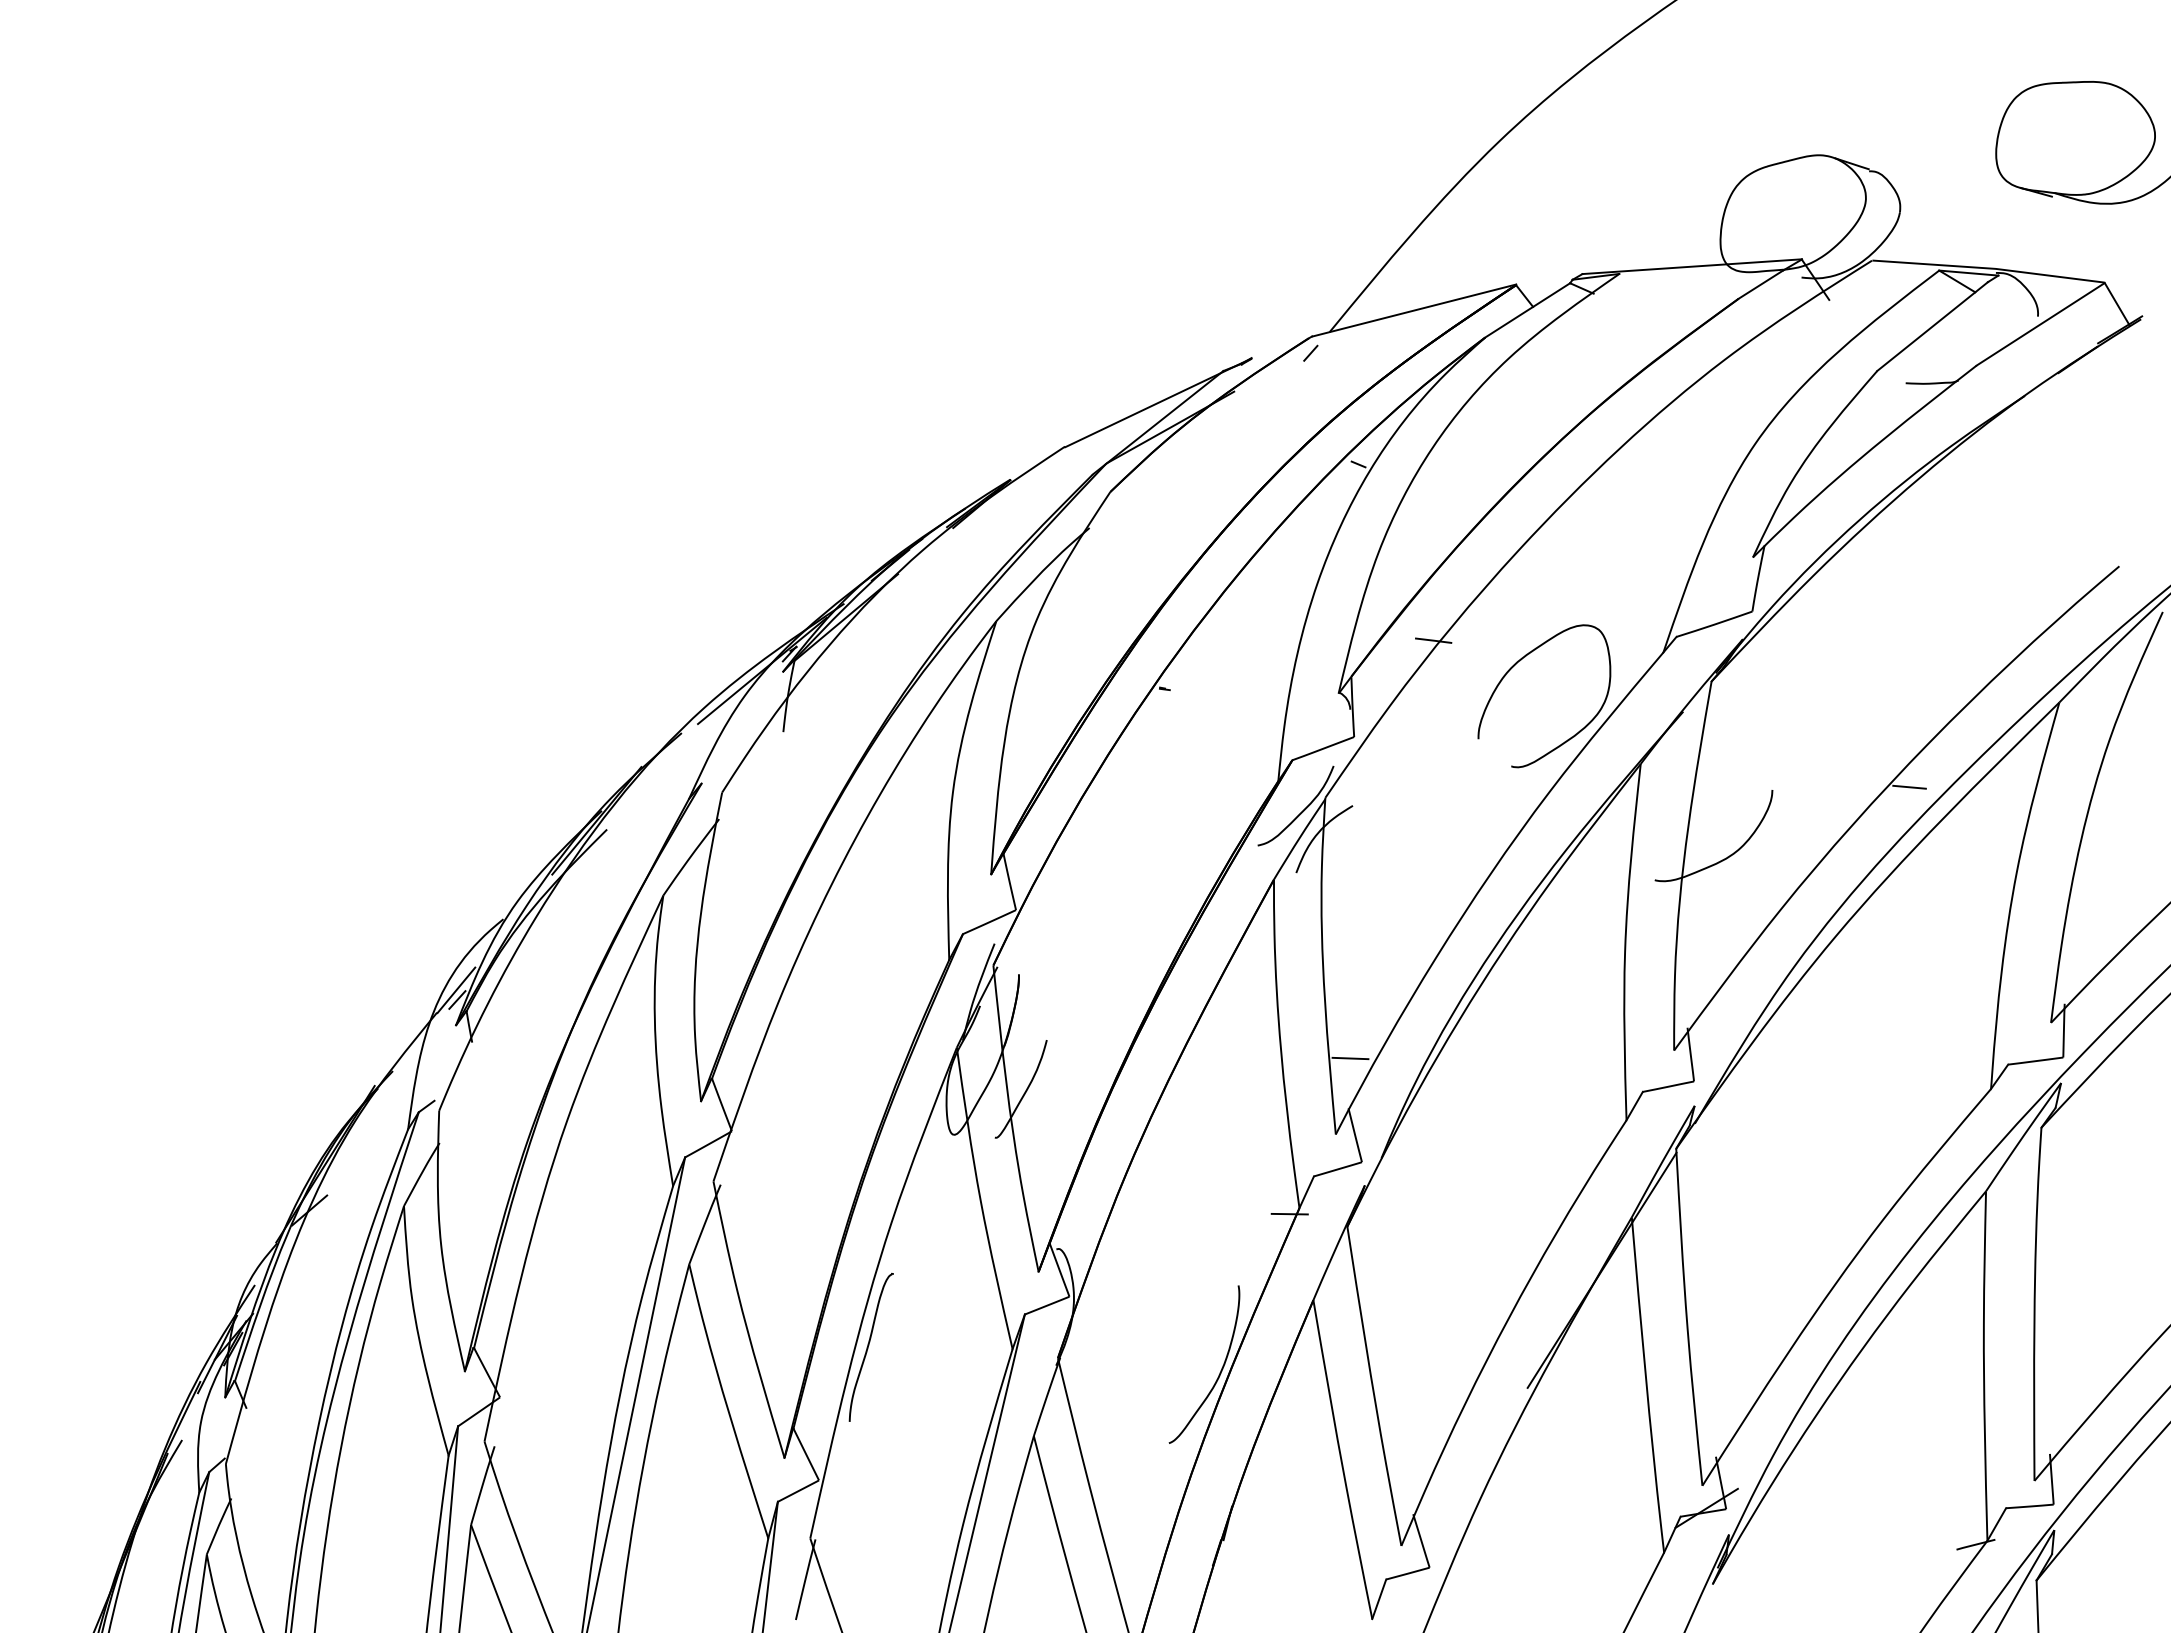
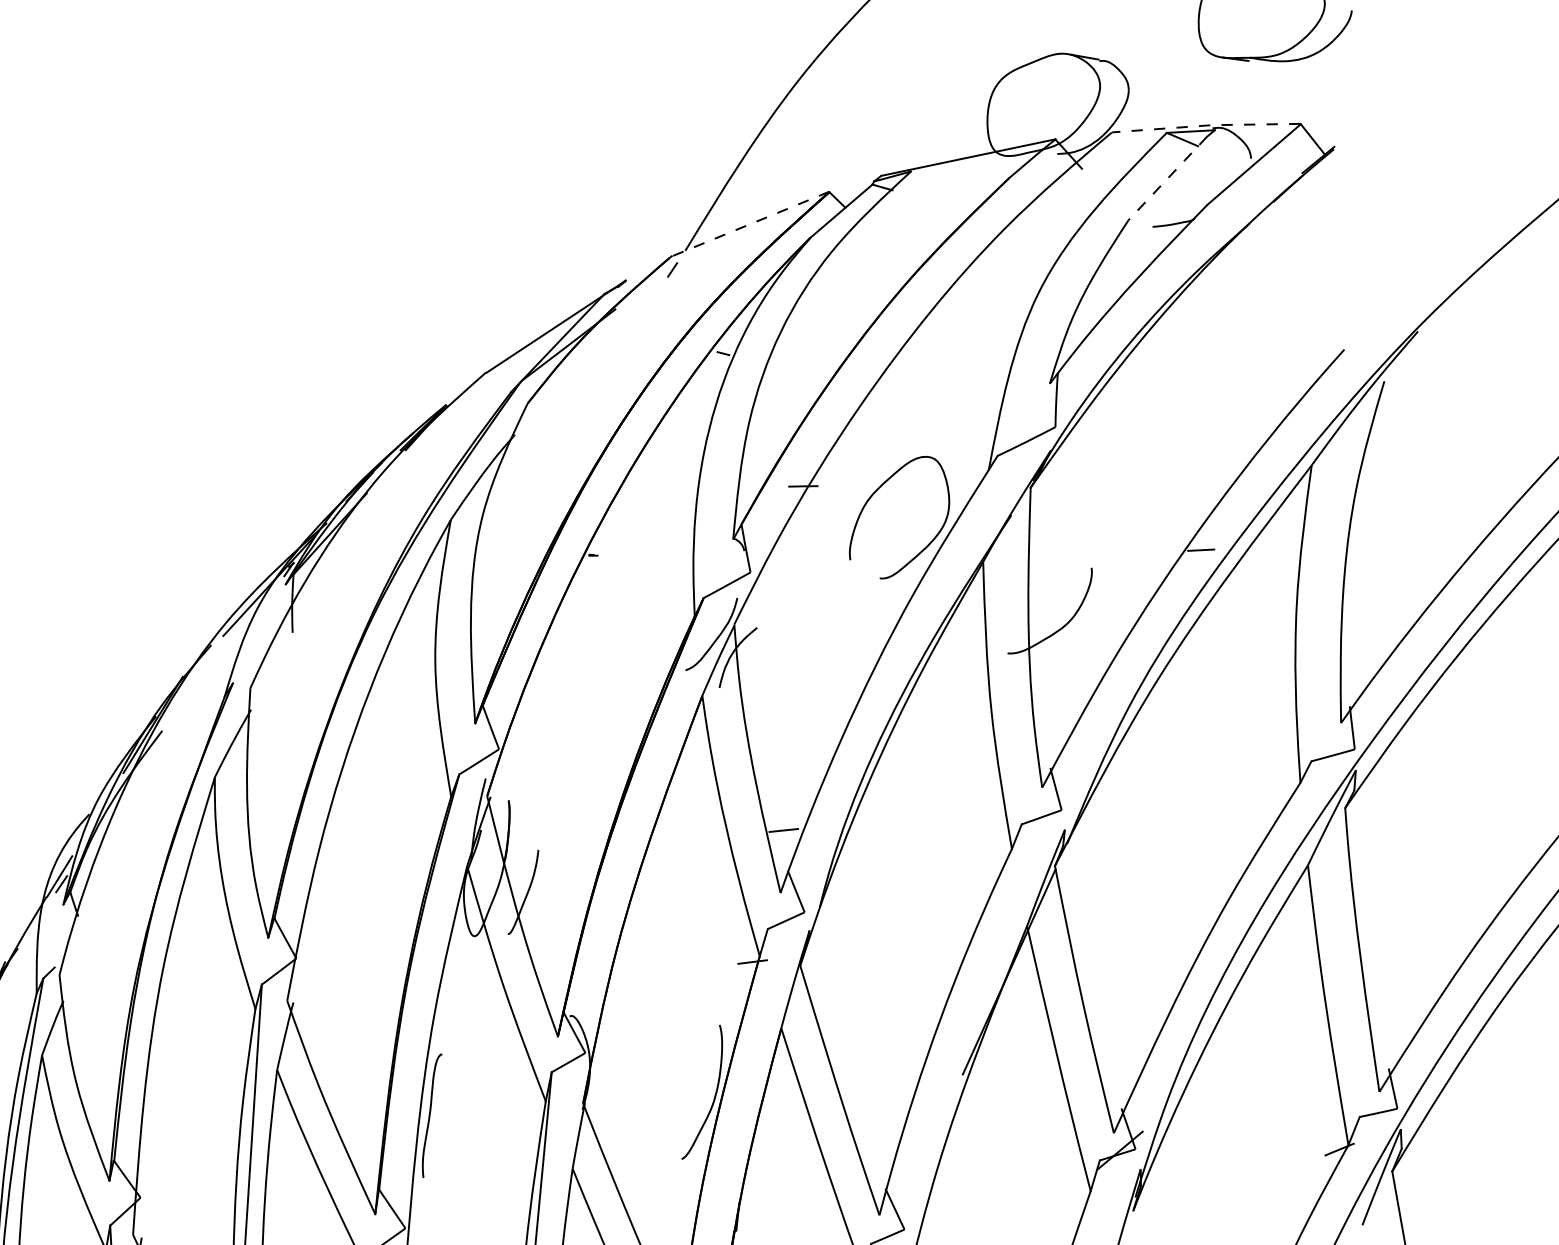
line: (1988, 268) -> (1206, 125), solid -> dashed
line: (1413, 310) -> (750, 224), solid -> dashed
line: (1932, 326) -> (1167, 178), solid -> dashed

